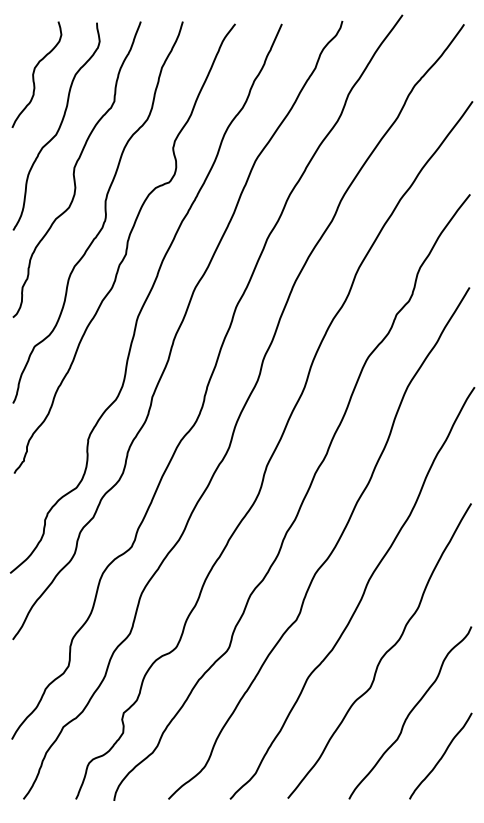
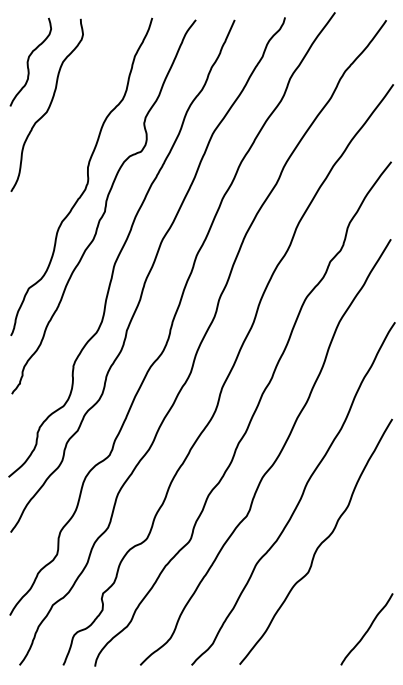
curve: (76, 167) -> (63, 139), removed
curve: (410, 713) -> (341, 593), removed

